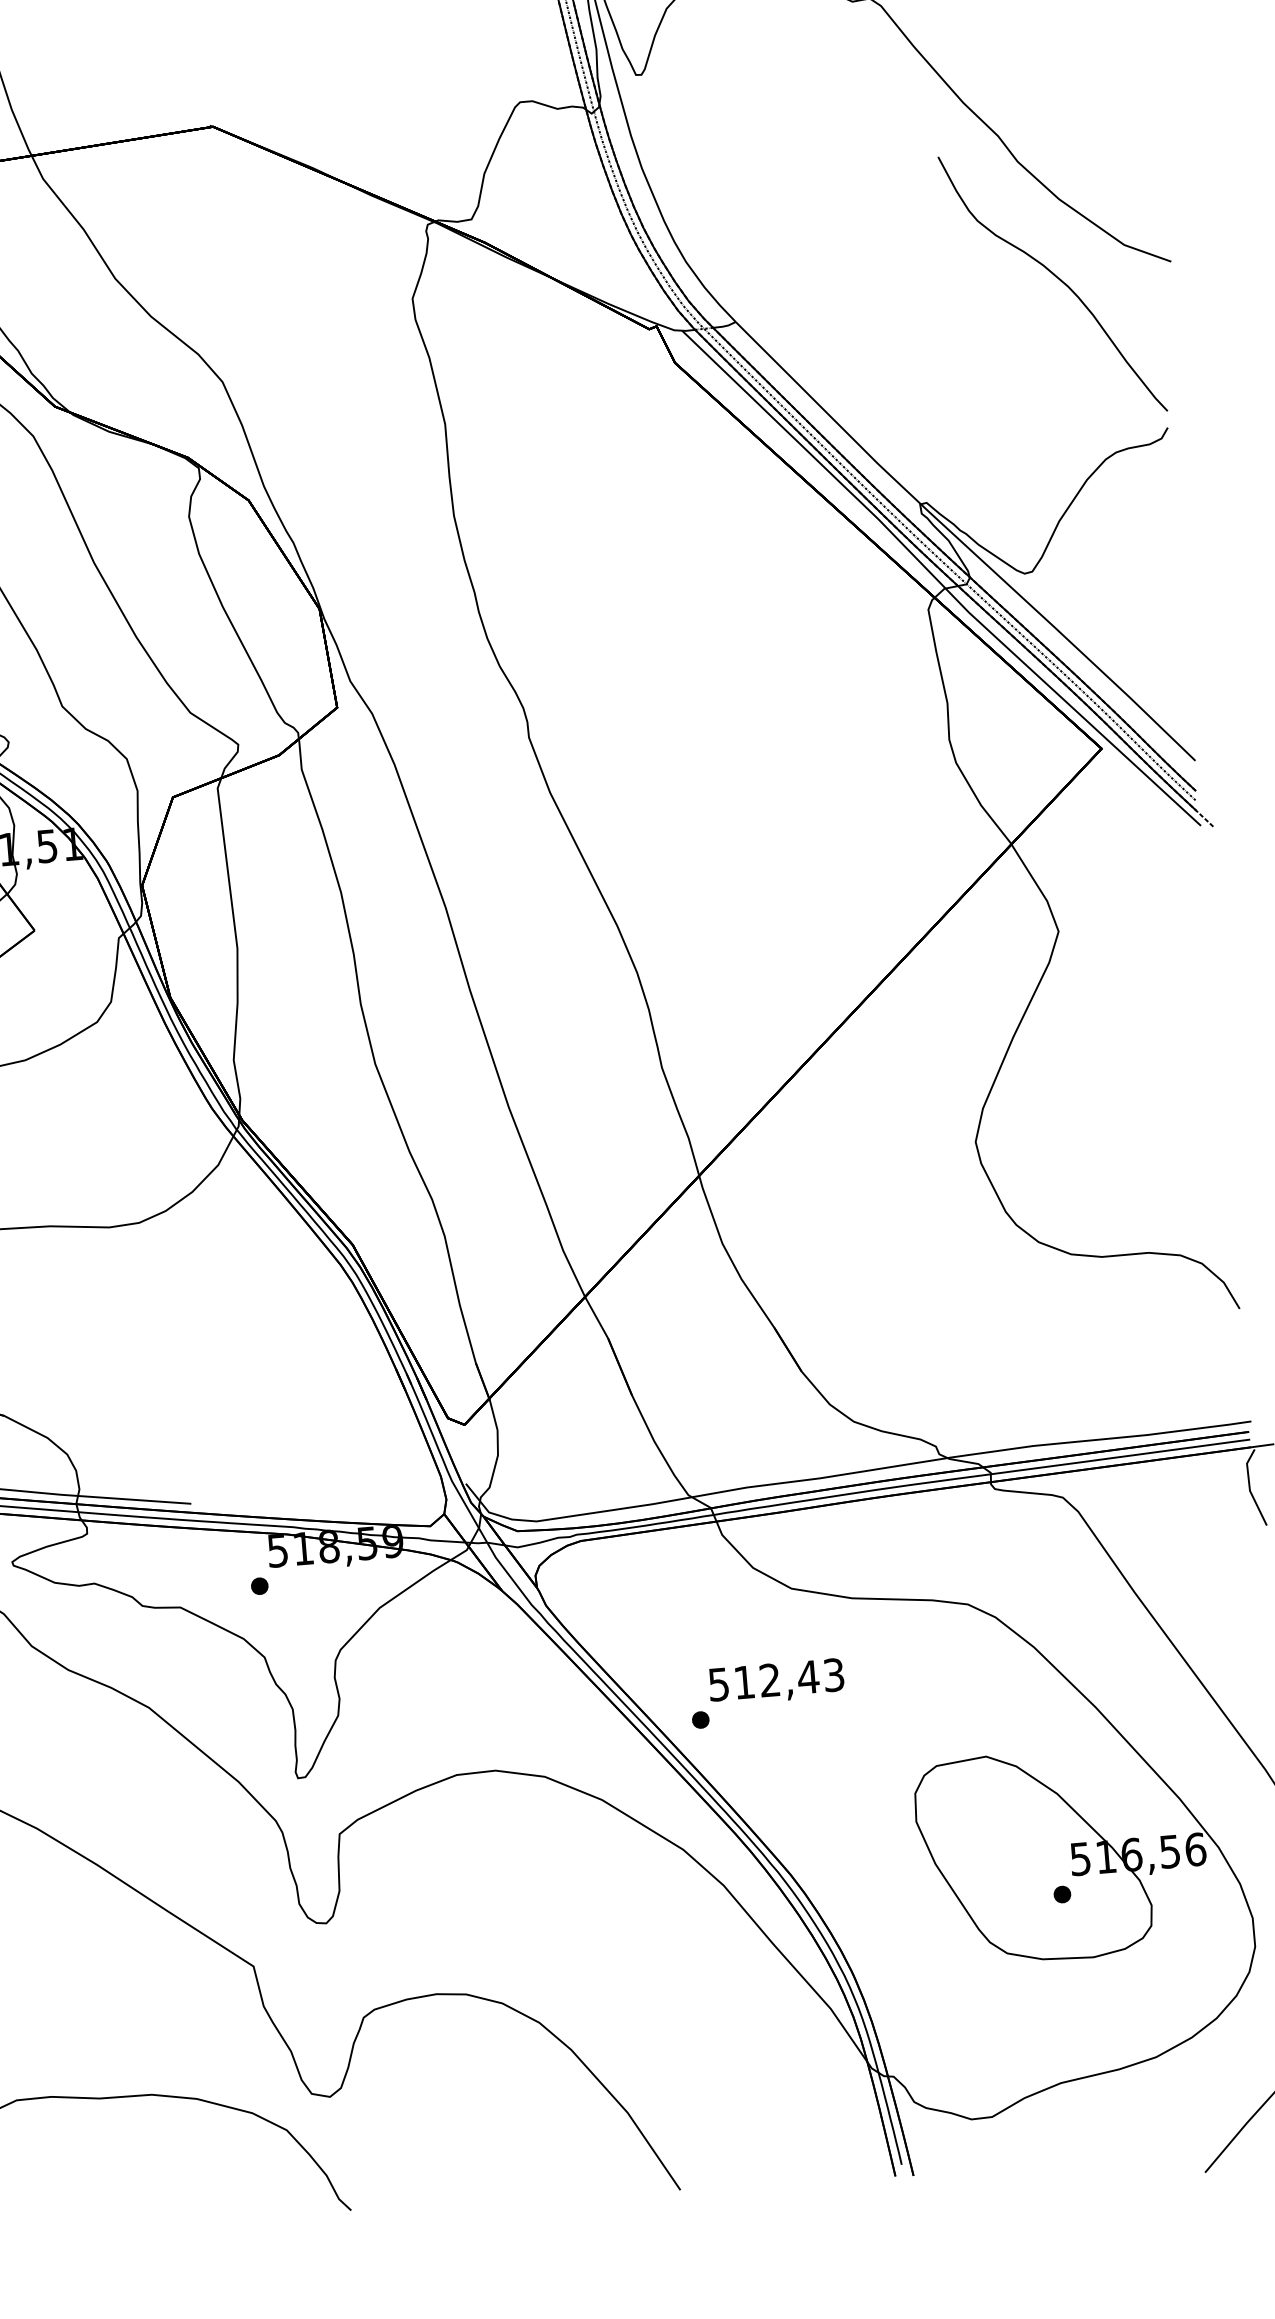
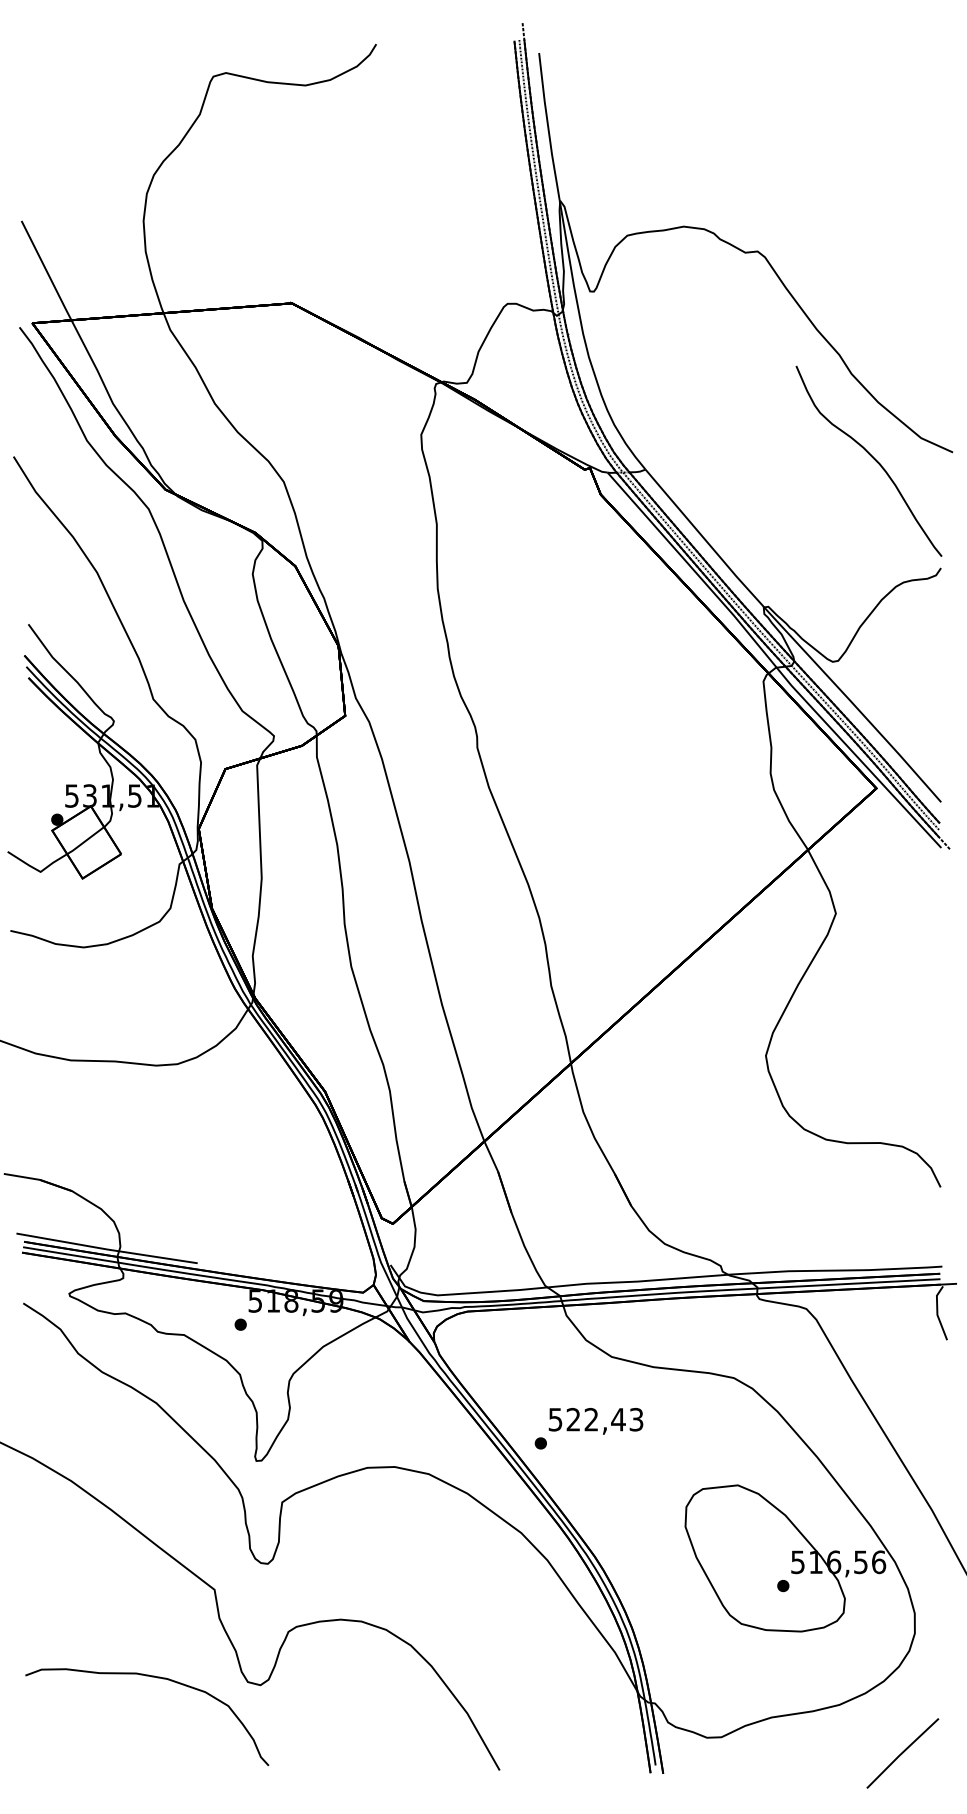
text: (742, 1682) -> (572, 1419), 512,43 -> 522,43

